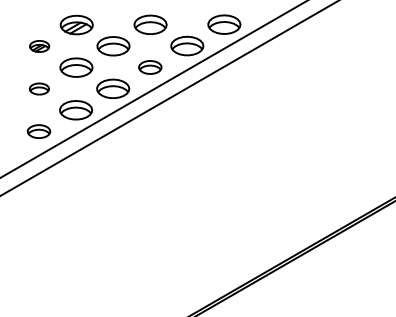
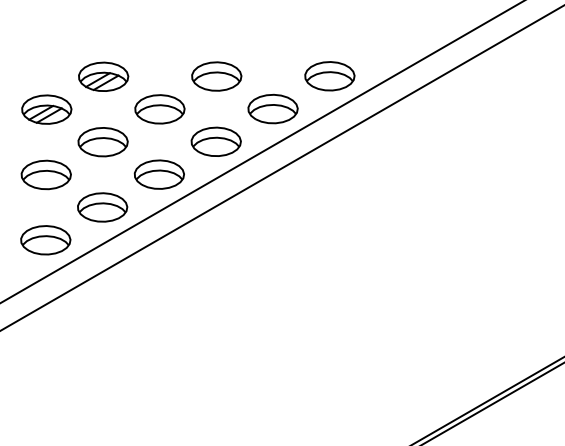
part: (39, 46) -> (46, 109), size x1.67
part: (150, 67) -> (216, 141), size x1.43
part: (39, 88) -> (46, 174), size x1.67
part: (38, 131) -> (44, 240), size x1.43

